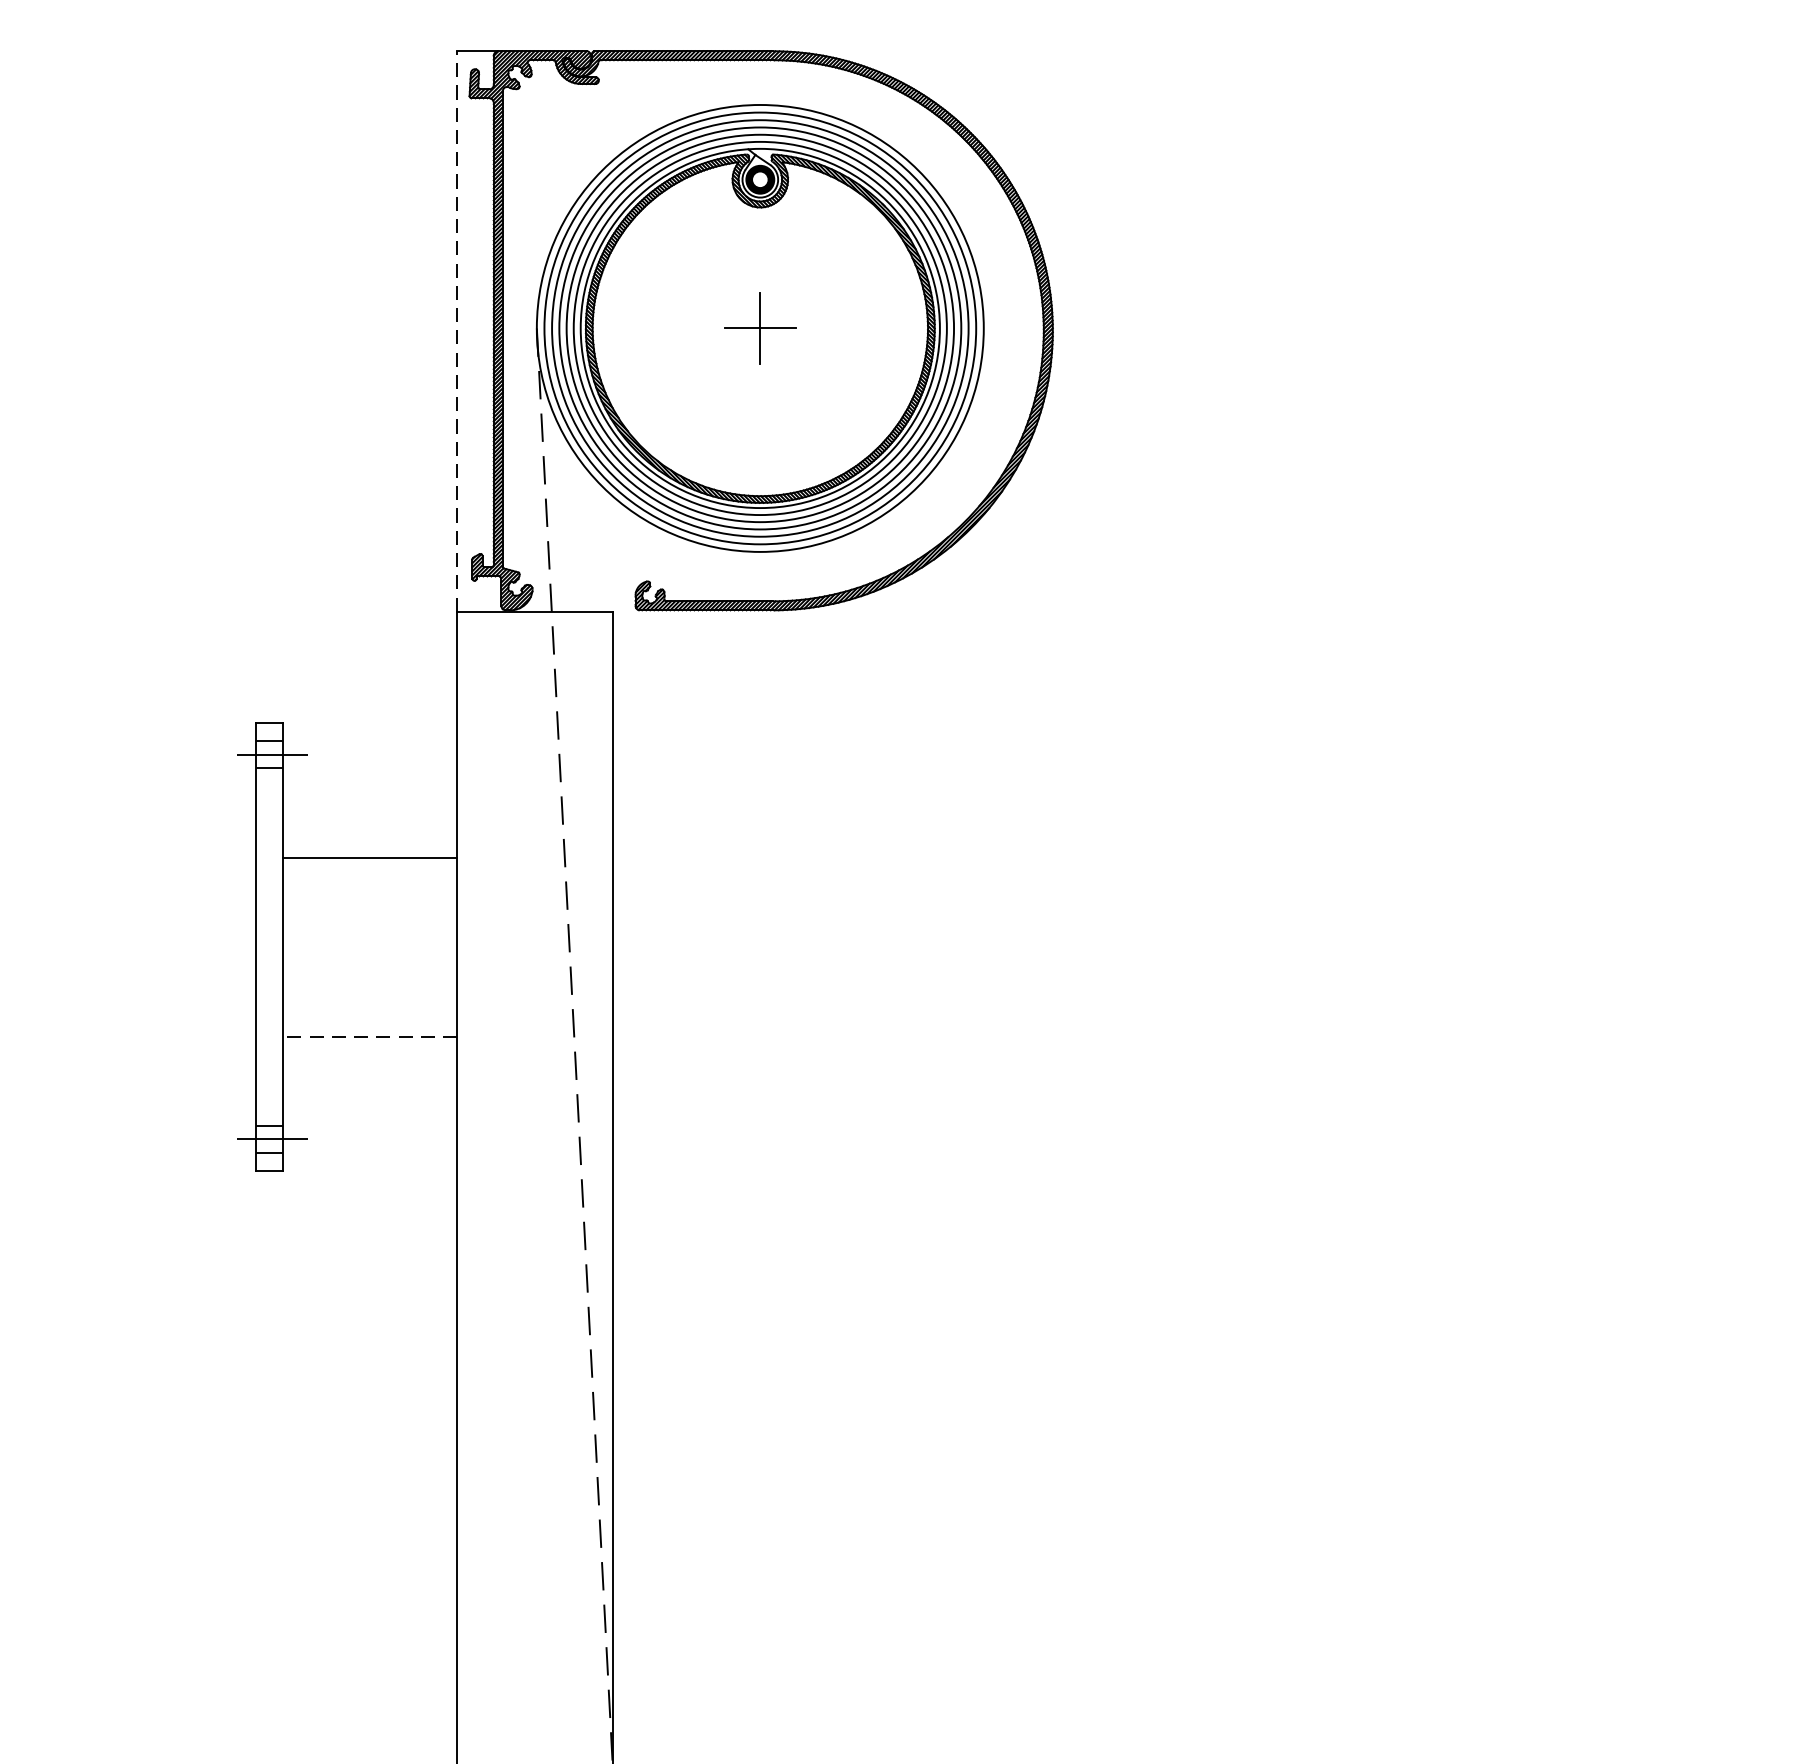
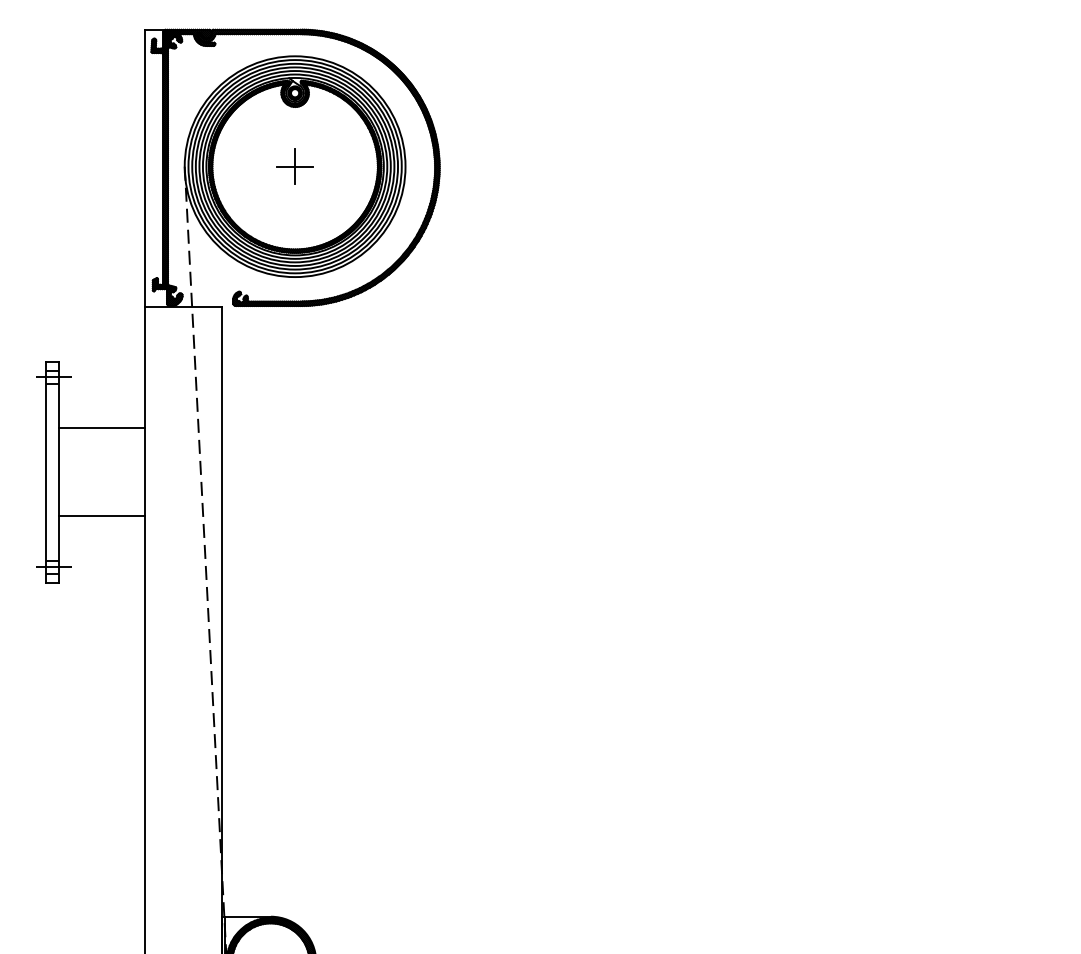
line: (457, 330) -> (145, 167), dashed -> solid
line: (368, 1036) -> (101, 516), dashed -> solid

